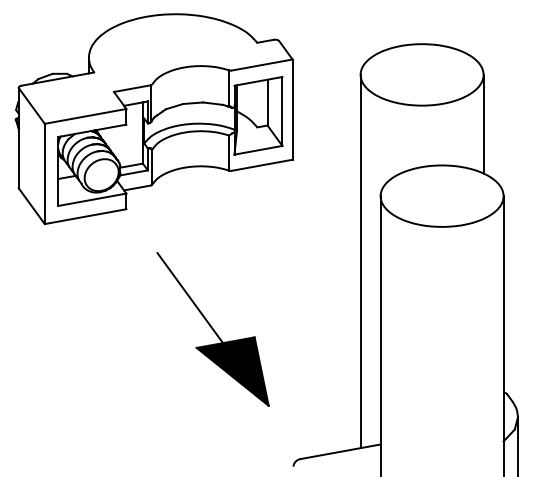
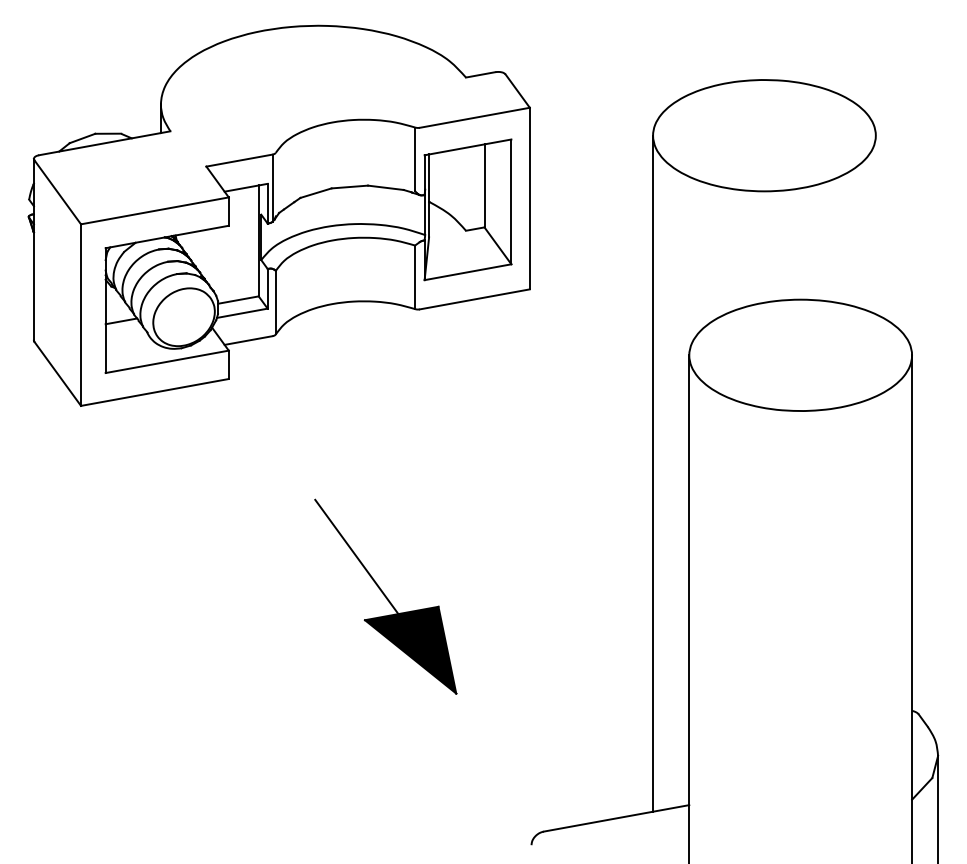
line: (483, 123) -> (875, 223), removed
part: (212, 329) -> (384, 596), size x0.7

